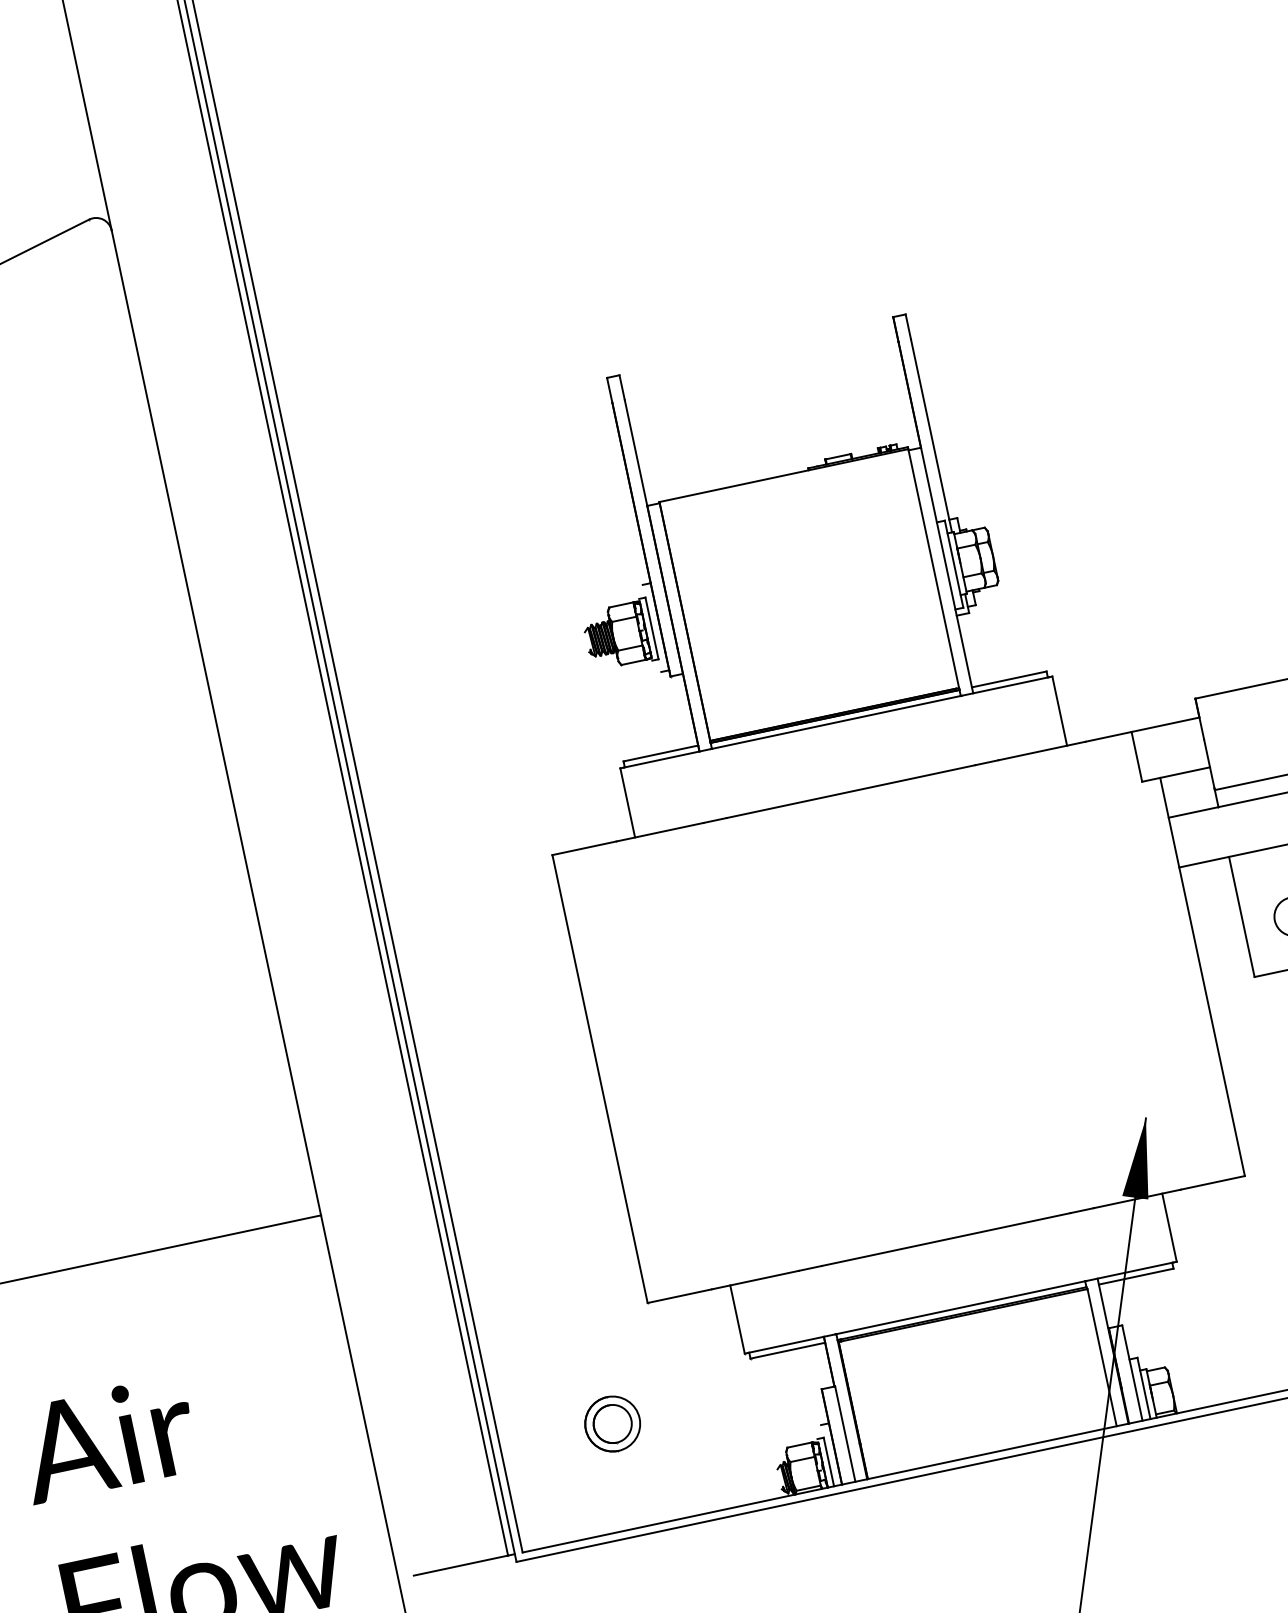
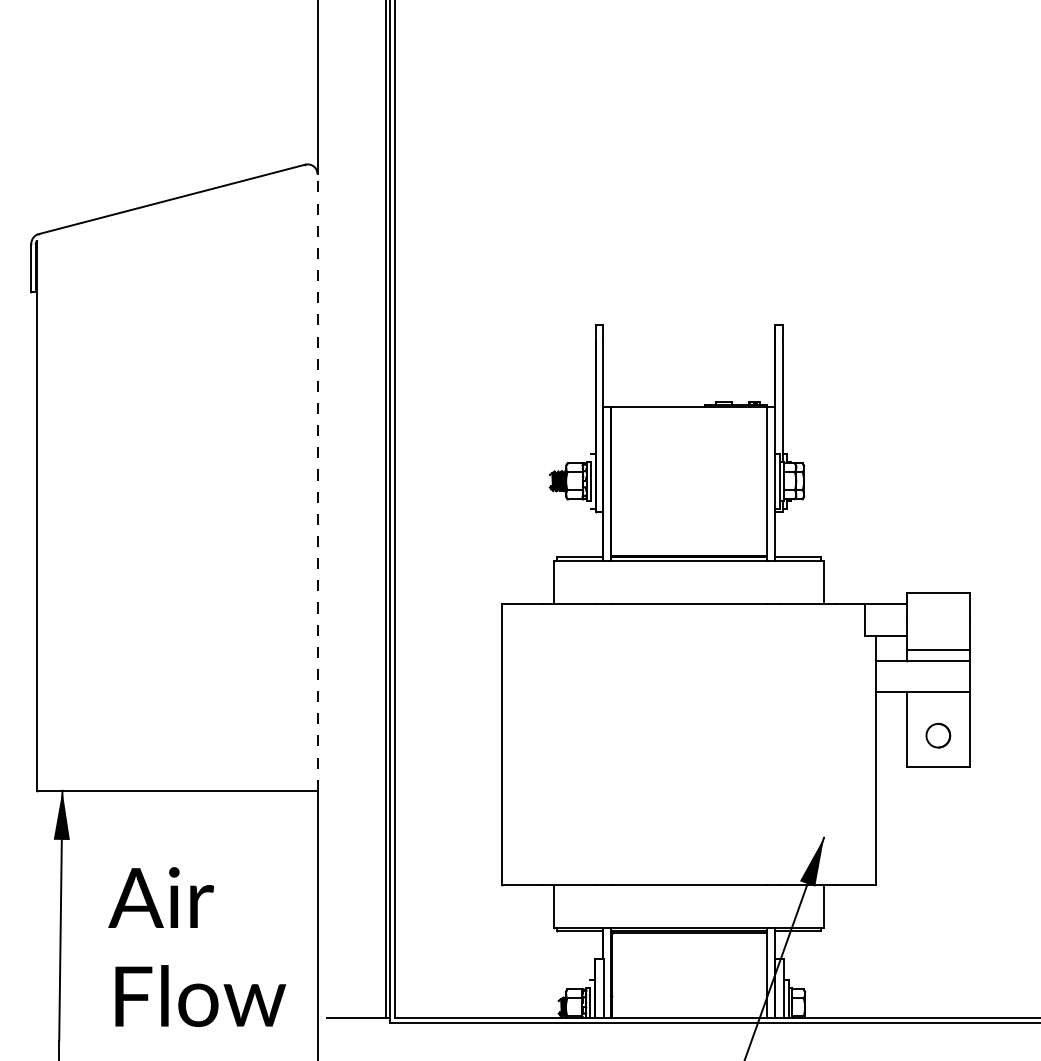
line: (216, 721) -> (317, 481), solid -> dashed
part: (612, 1424) -> (465, 953), removed

